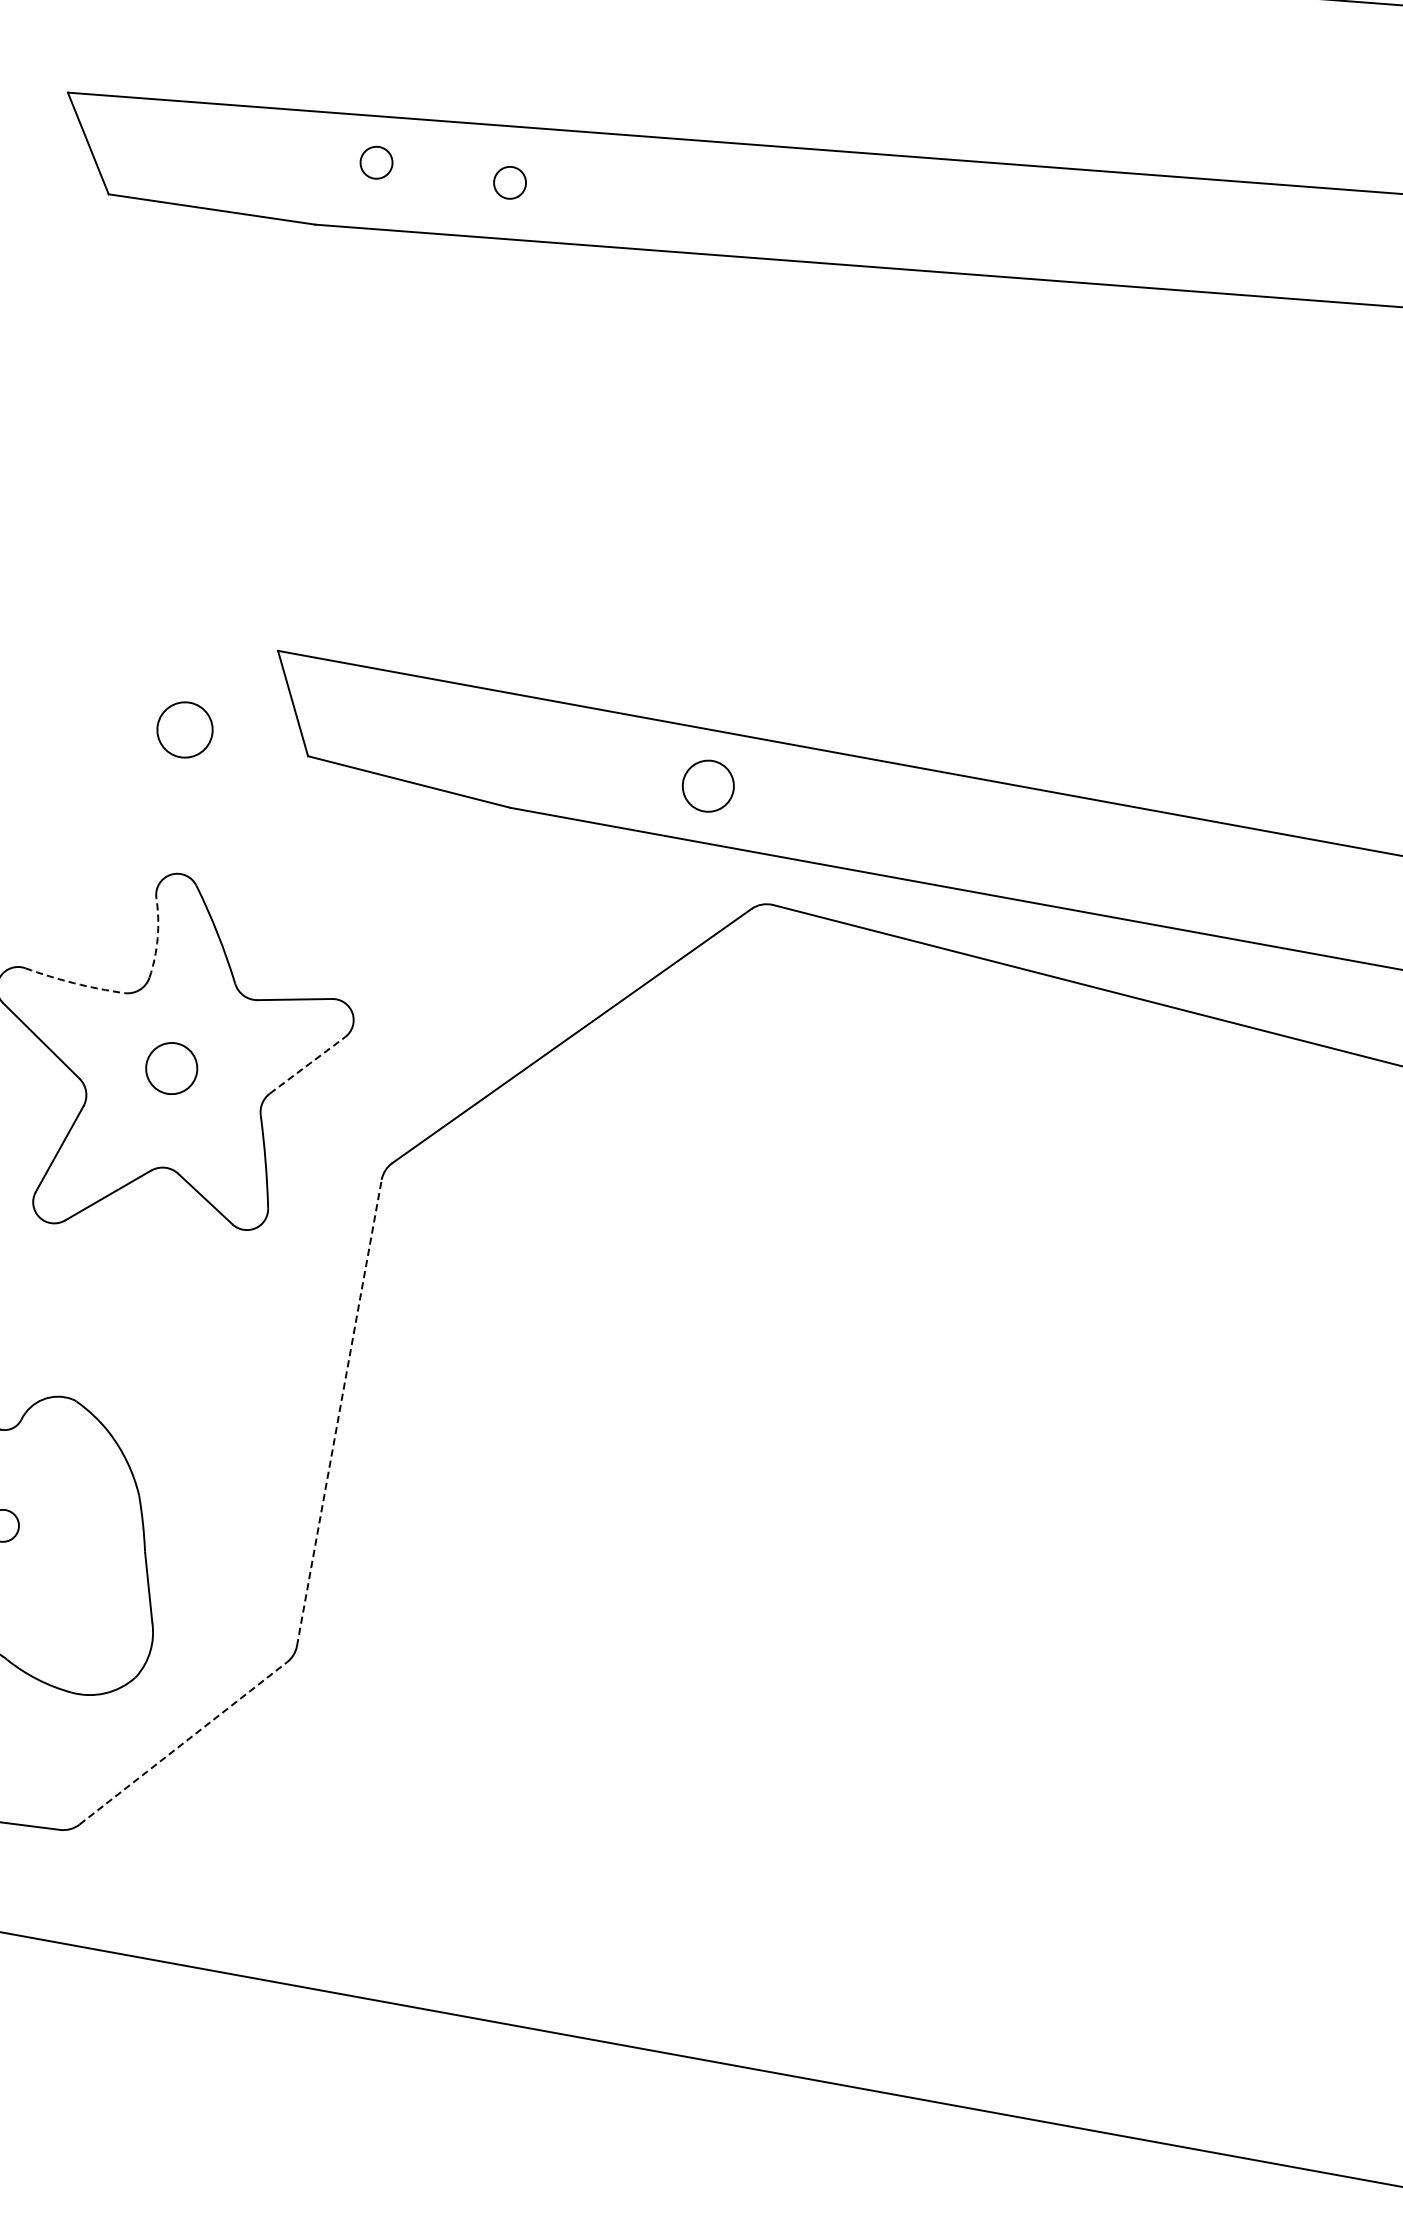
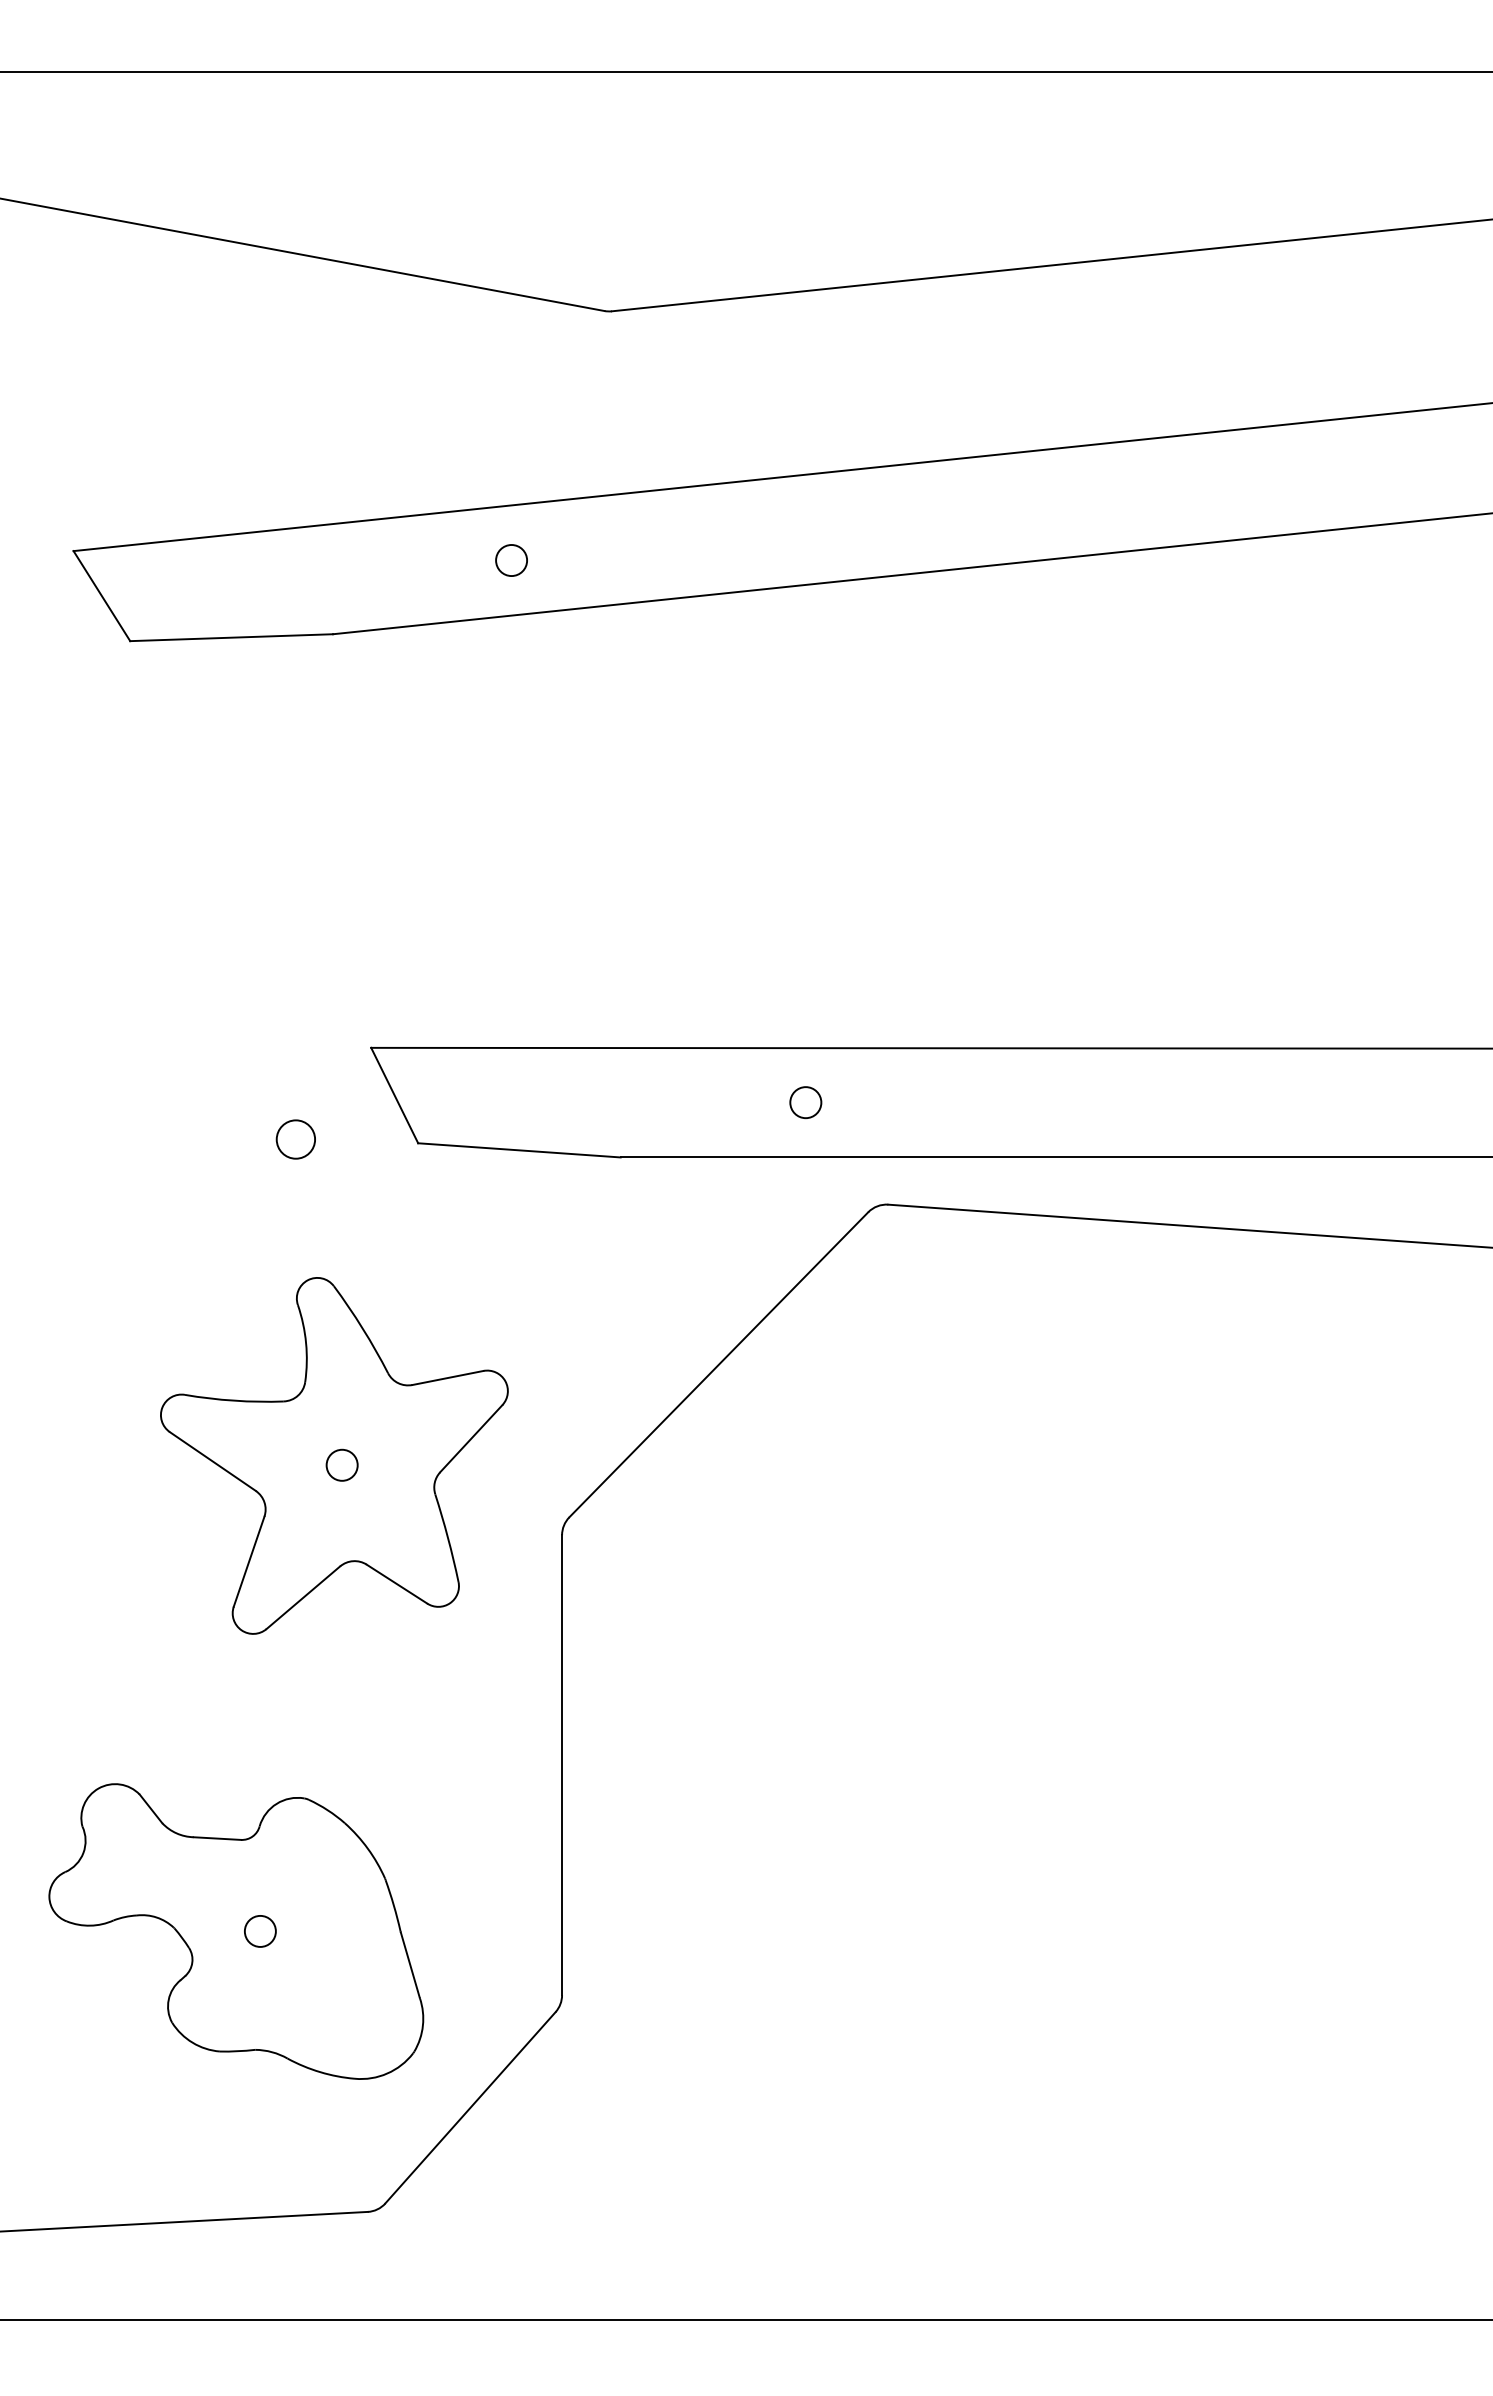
circle: (376, 162) -> (380, 564), removed
circle: (184, 729) -> (295, 1139), size x0.71
circle: (708, 786) -> (805, 1102), size x0.62
arc: (158, 938) -> (306, 1343), dashed -> solid
arc: (74, 983) -> (234, 1400), dashed -> solid
line: (307, 1065) -> (471, 1438), dashed -> solid
circle: (171, 1067) -> (341, 1464), size x0.62
line: (339, 1413) -> (562, 1765), dashed -> solid
line: (183, 1743) -> (470, 2107), dashed -> solid

